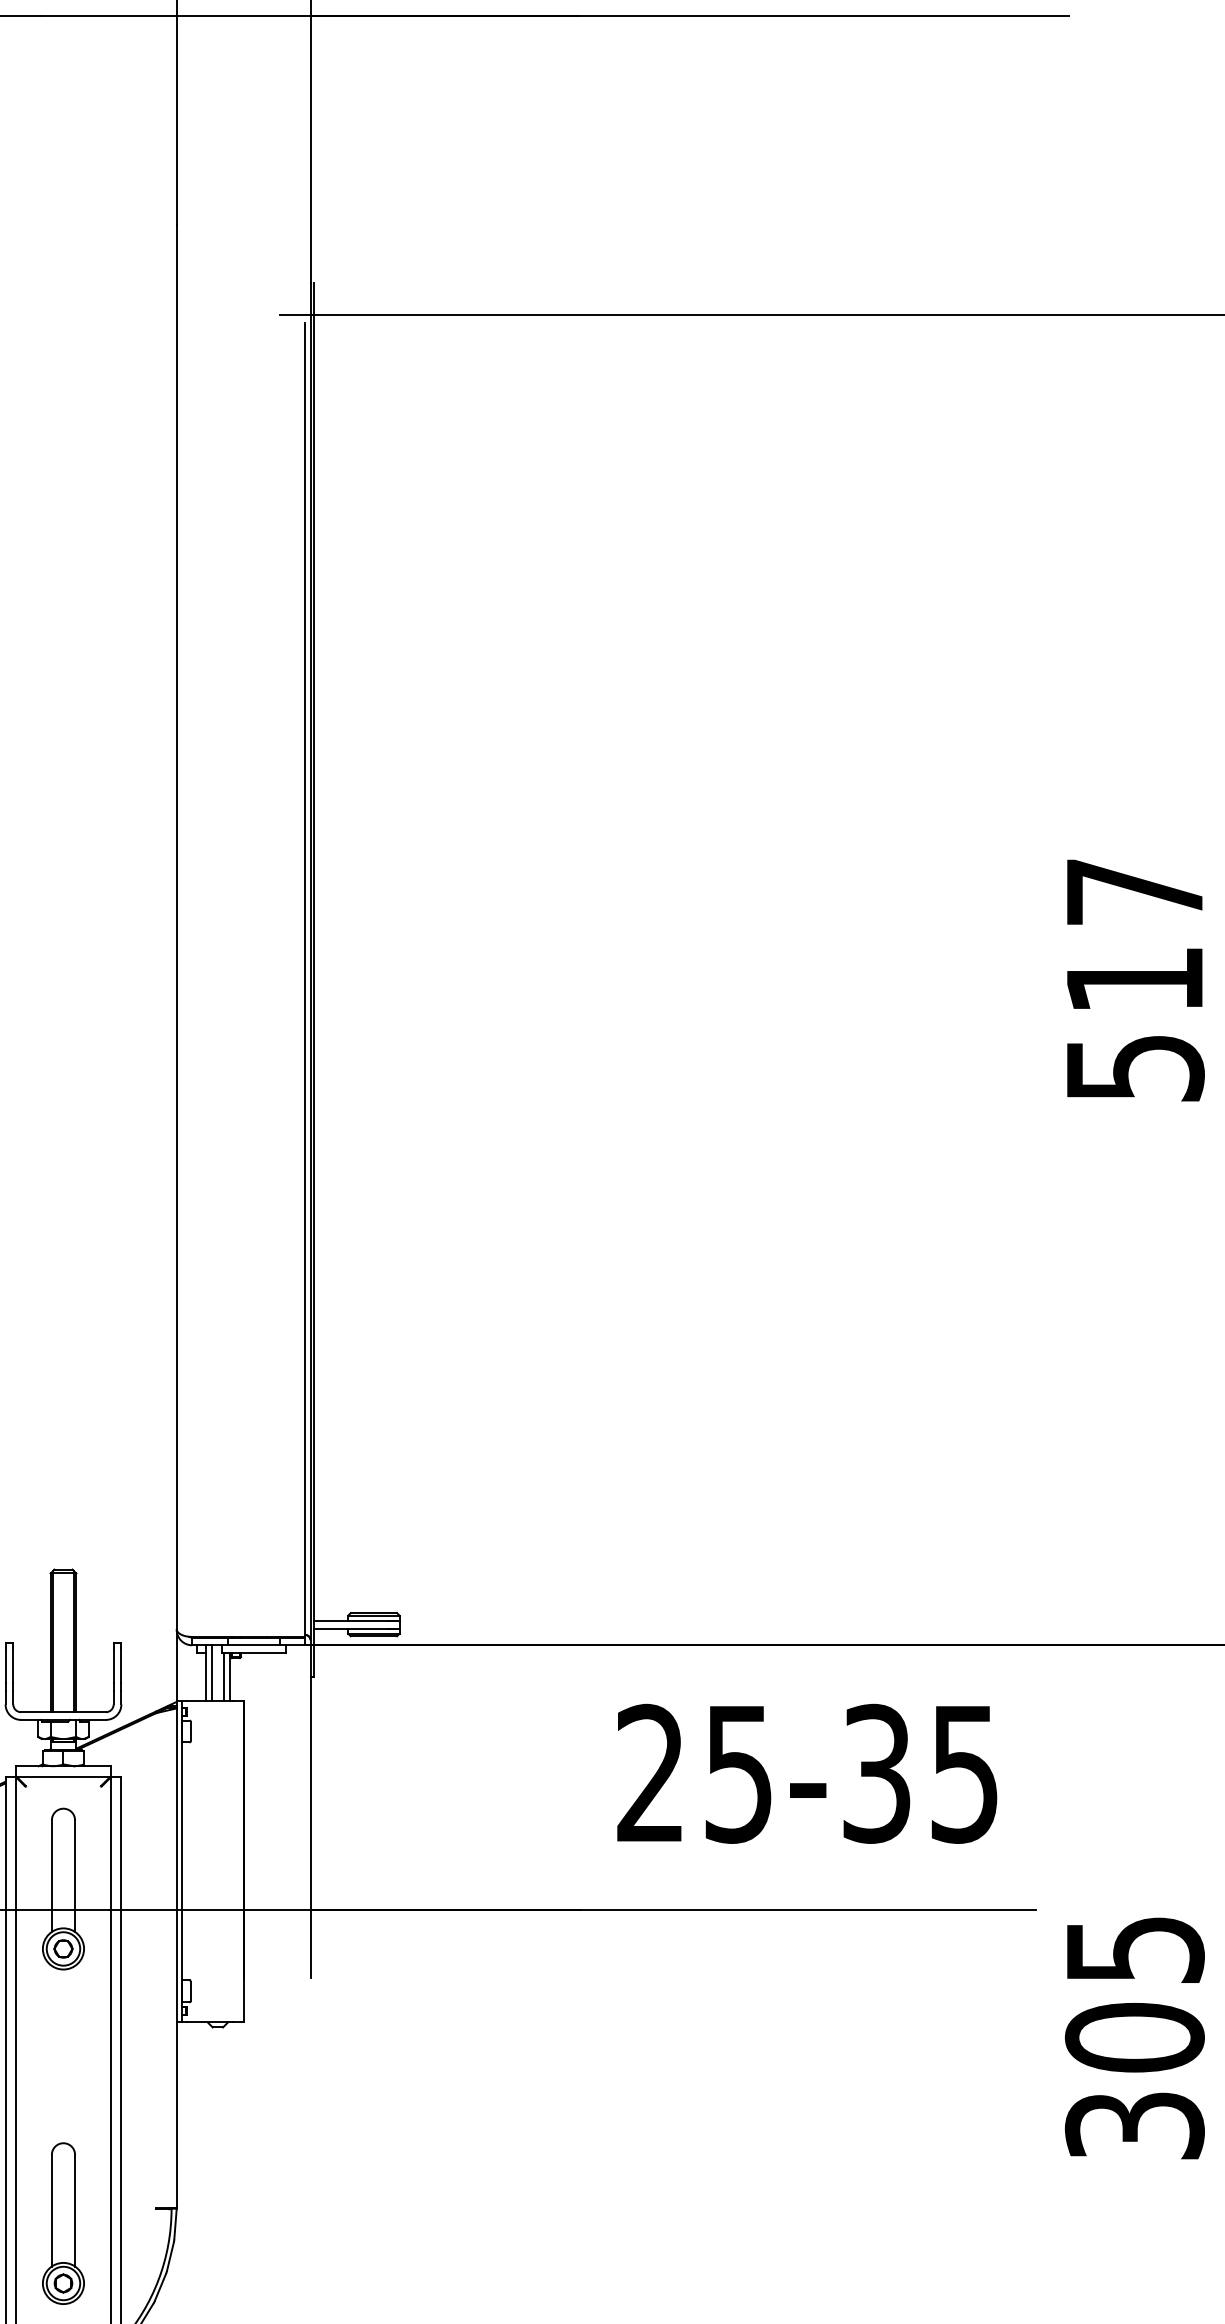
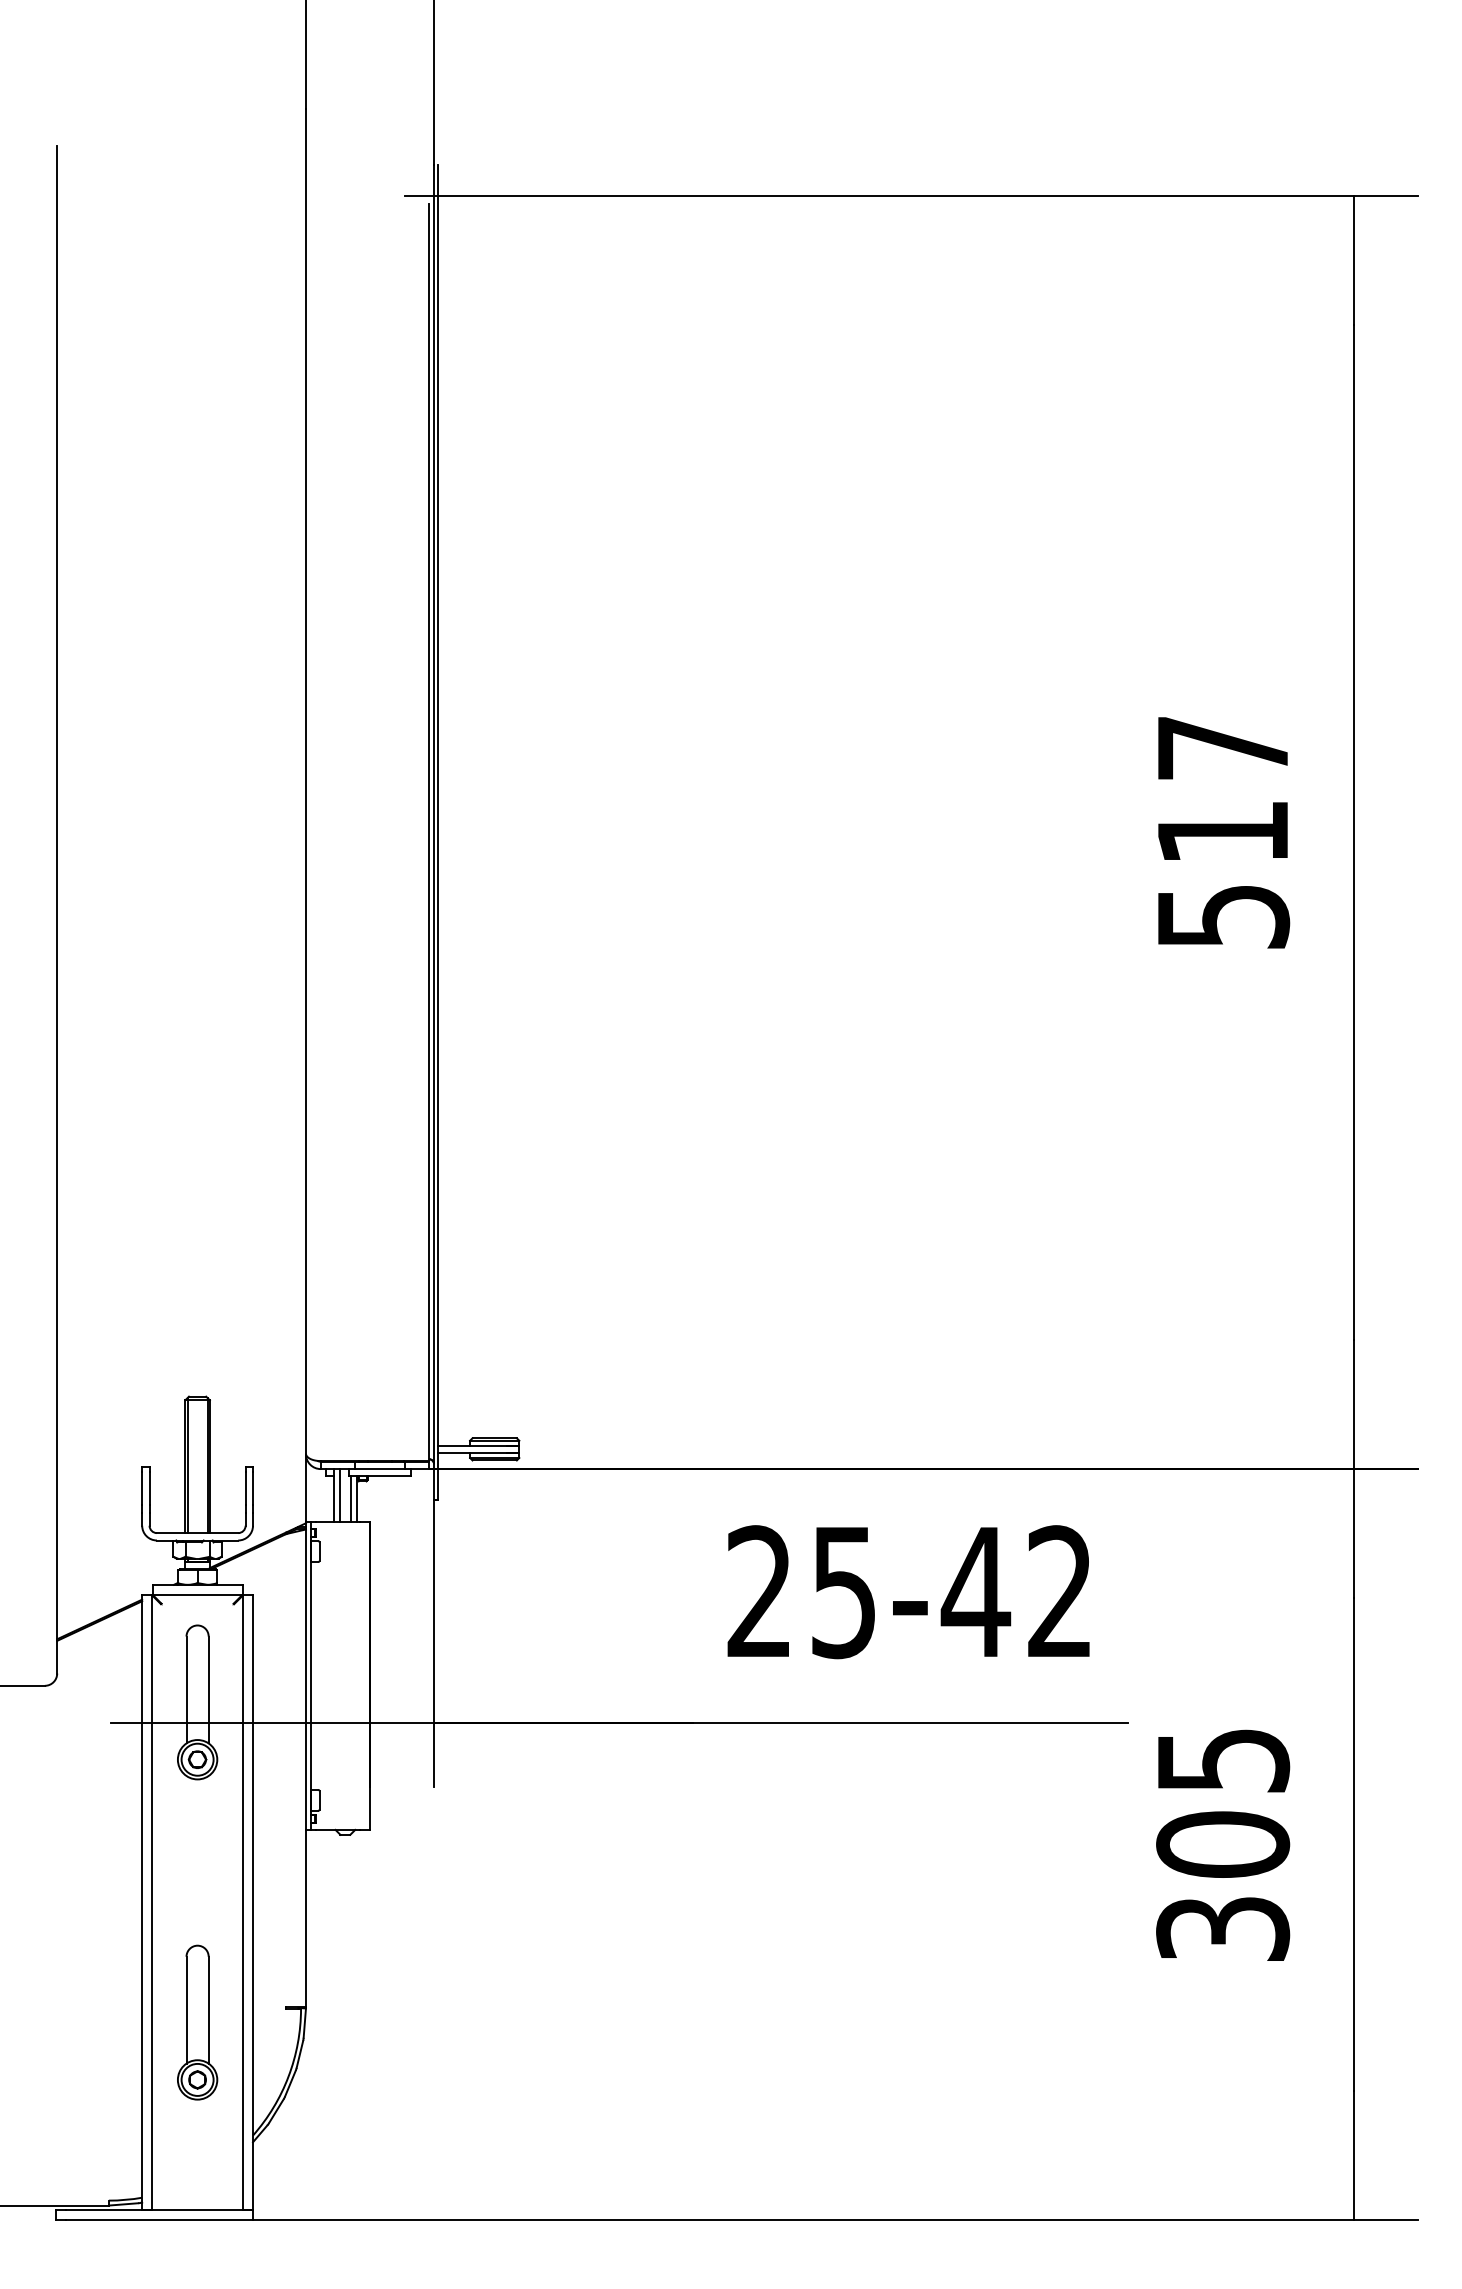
text: (918, 1774) -> (1015, 1592), 25-35 -> 25-42

